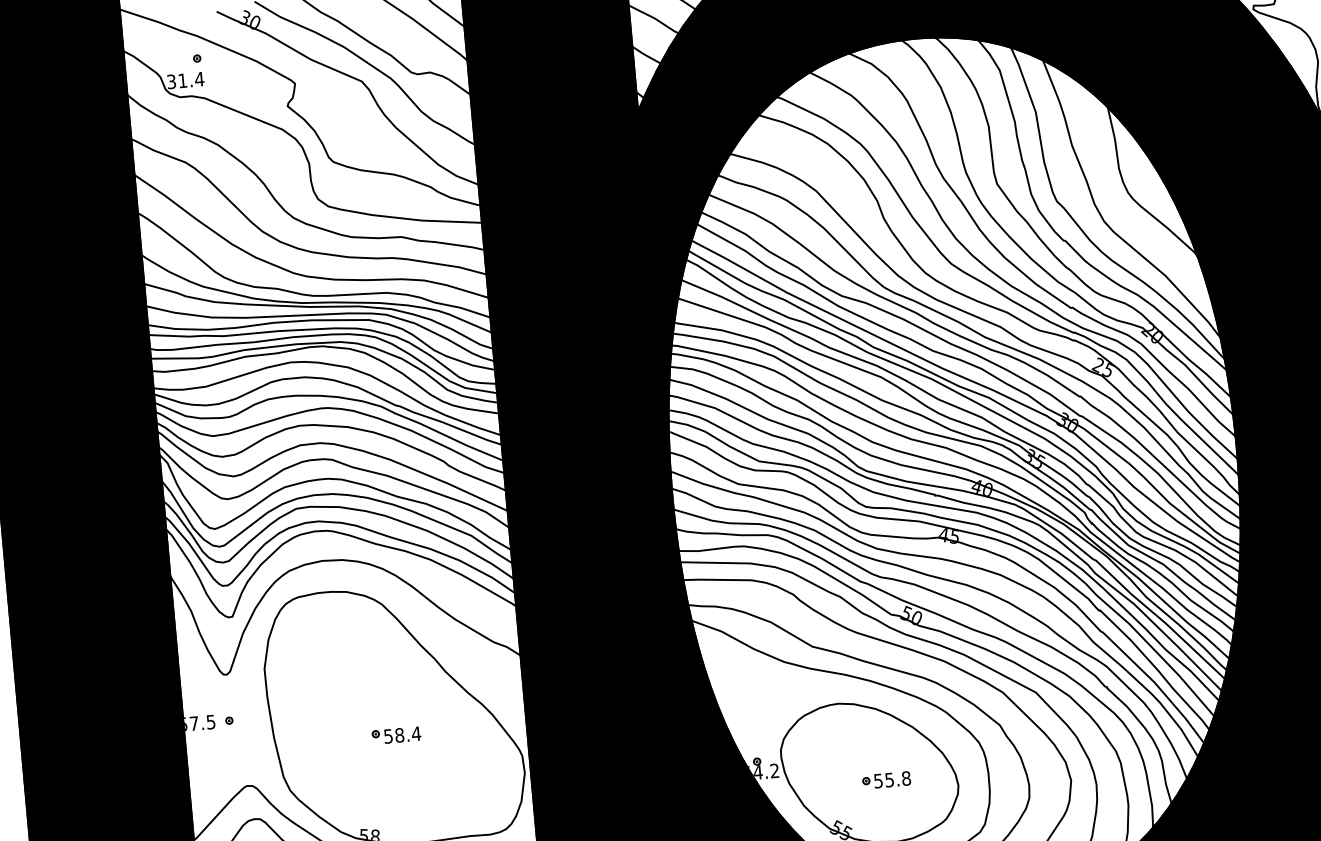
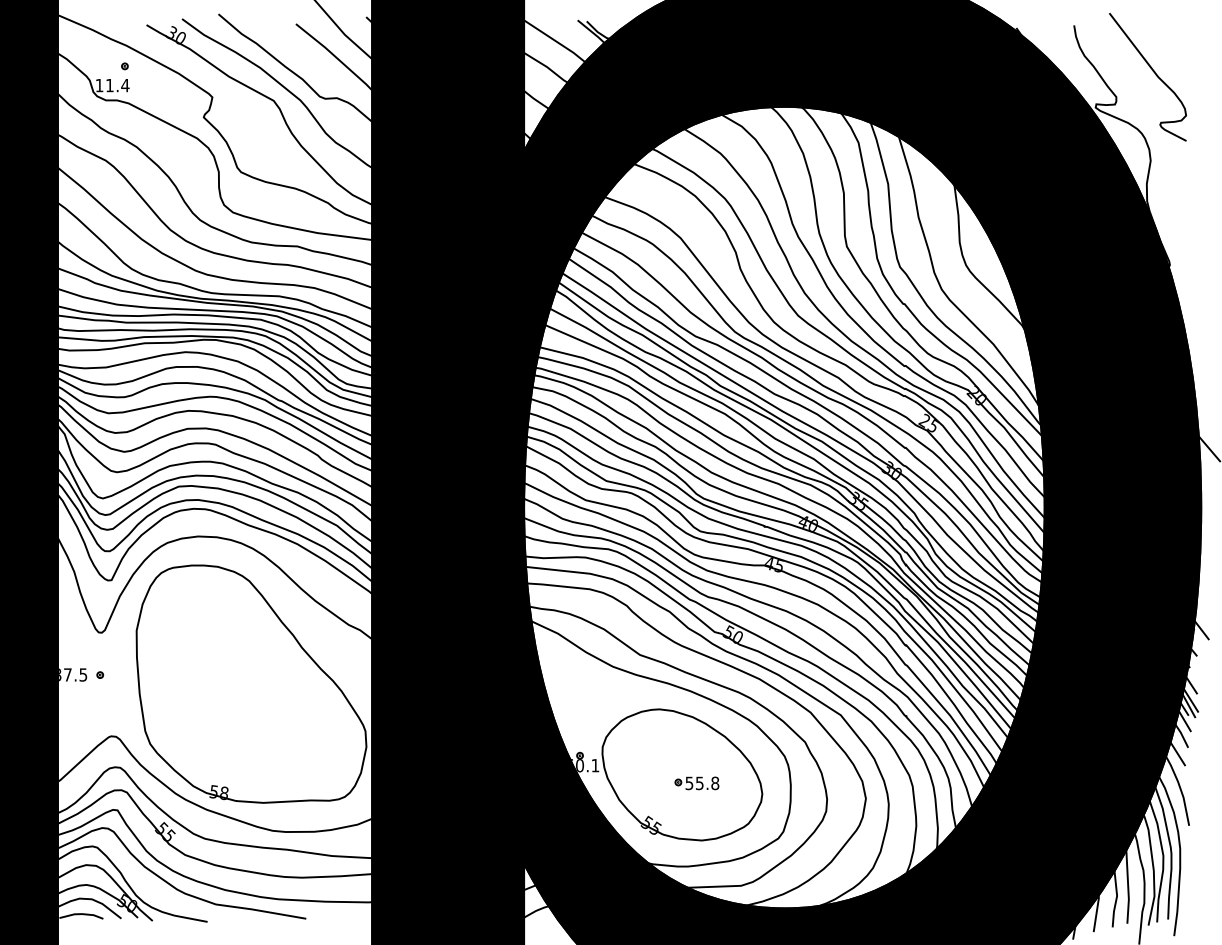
text: (171, 81) -> (99, 85), 31.4 -> 11.4
text: (186, 723) -> (60, 674), 57.5 -> 37.5
part: (395, 735) -> (251, 702), removed
text: (764, 771) -> (585, 765), 54.2 -> 60.1

